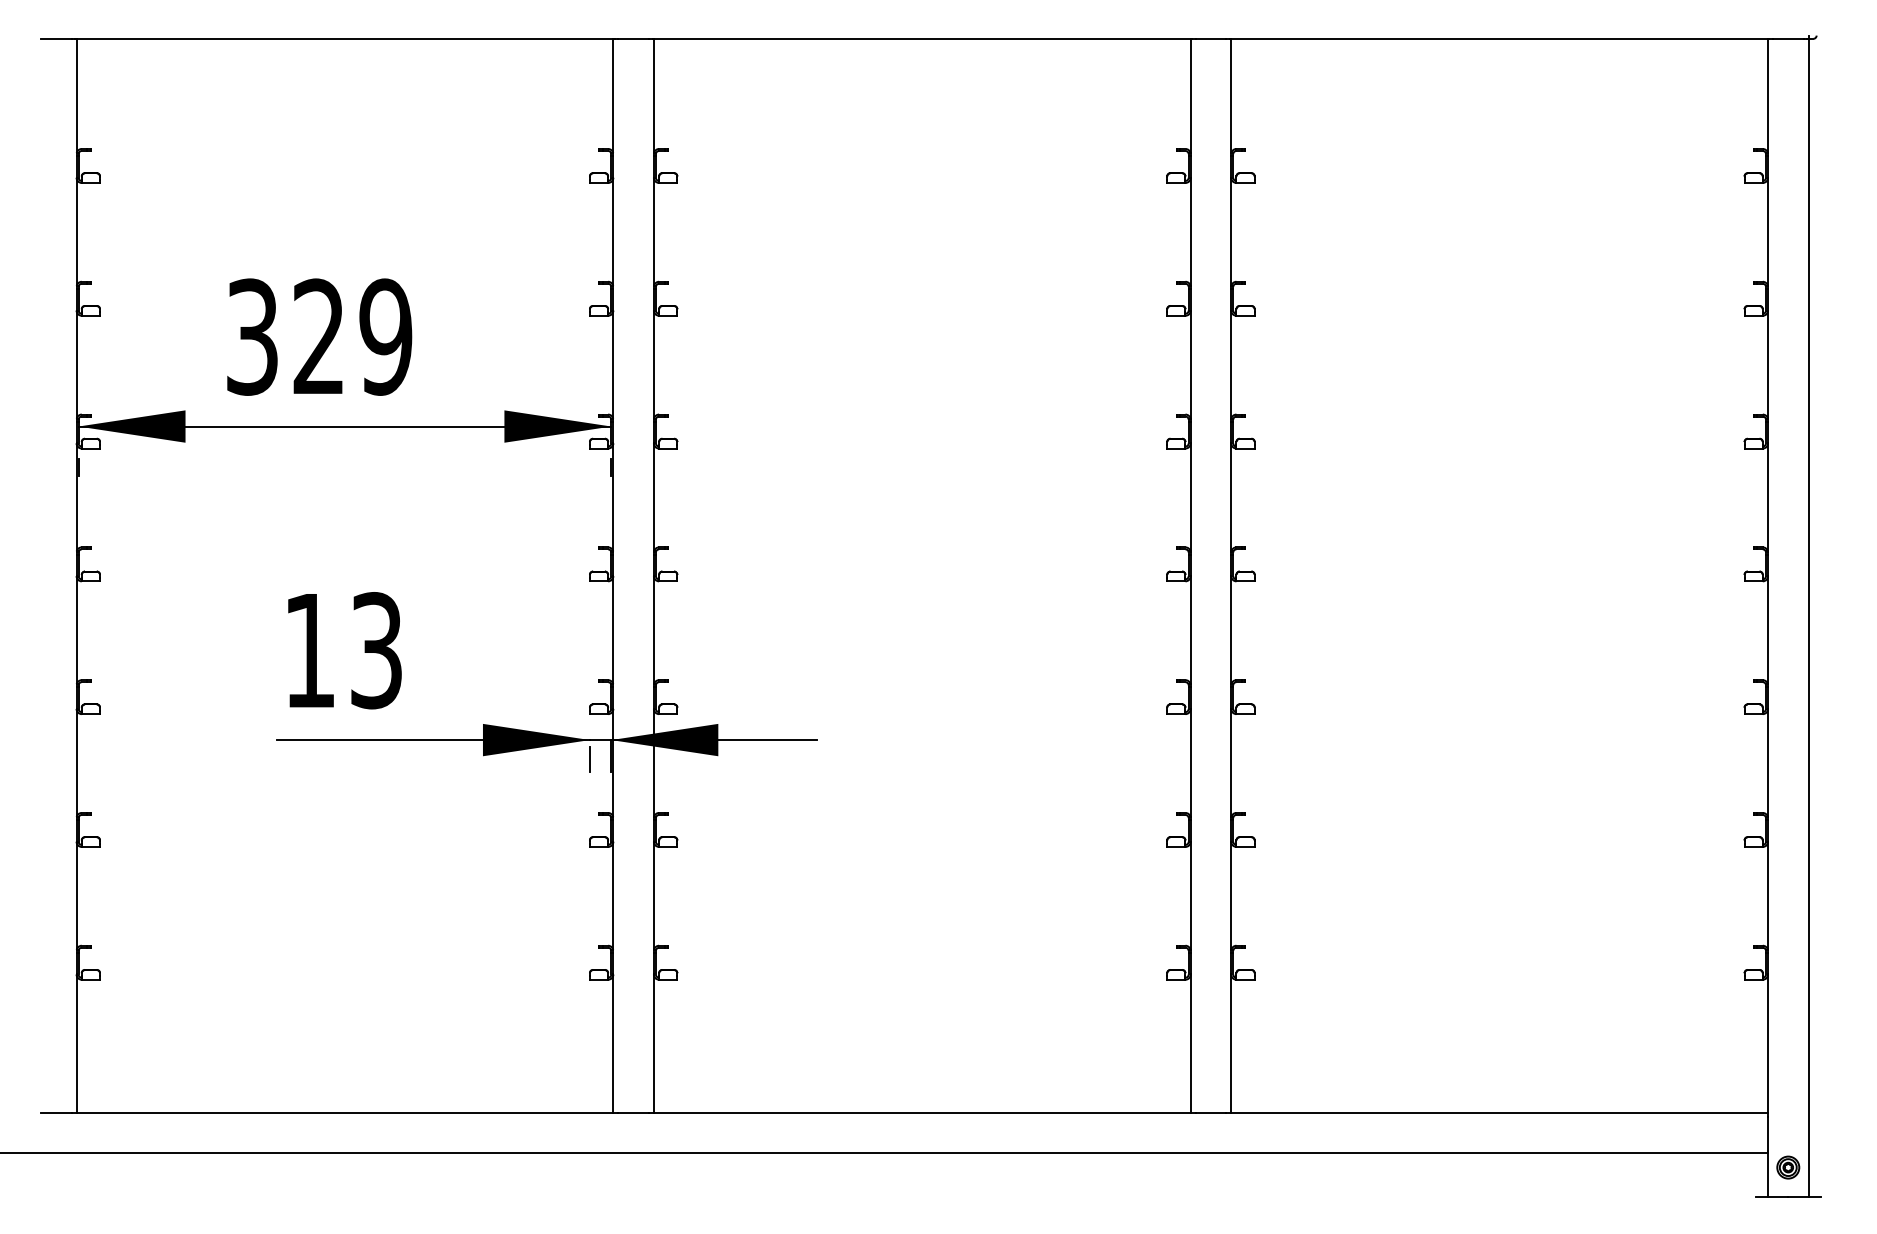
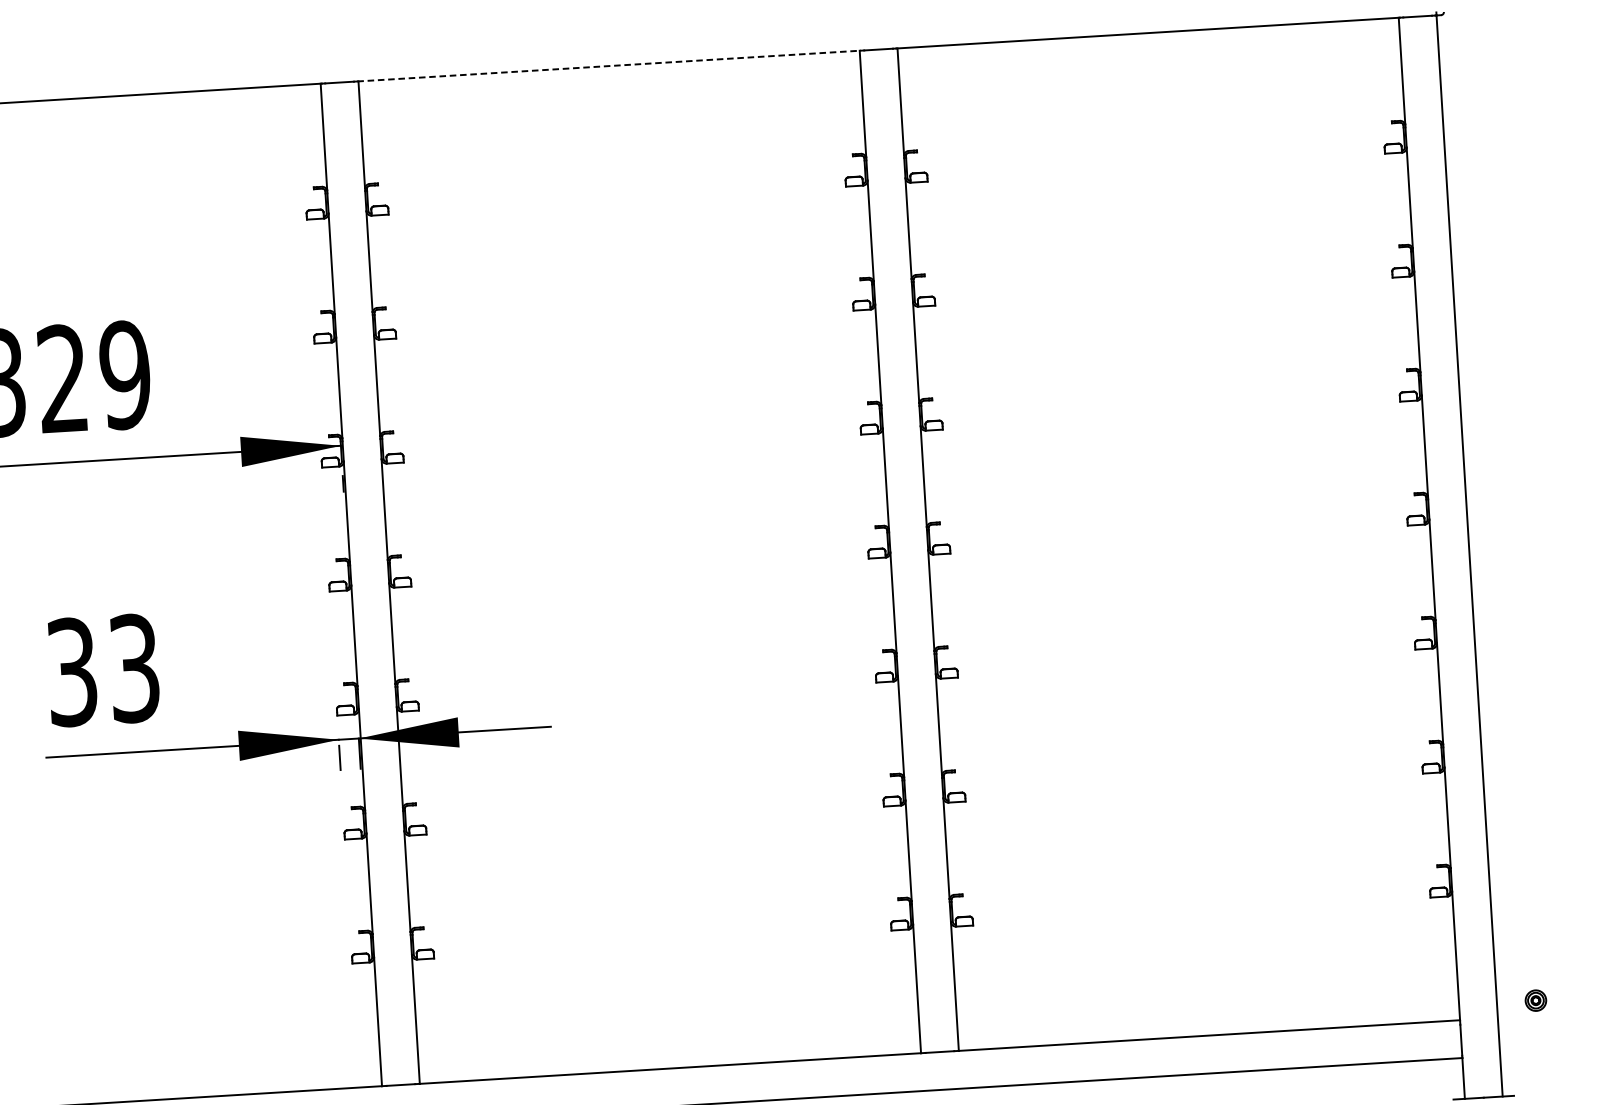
line: (922, 38) -> (609, 65), solid -> dashed
text: (309, 650) -> (71, 672), 13 -> 33
part: (1788, 1167) -> (1536, 1000), moved

